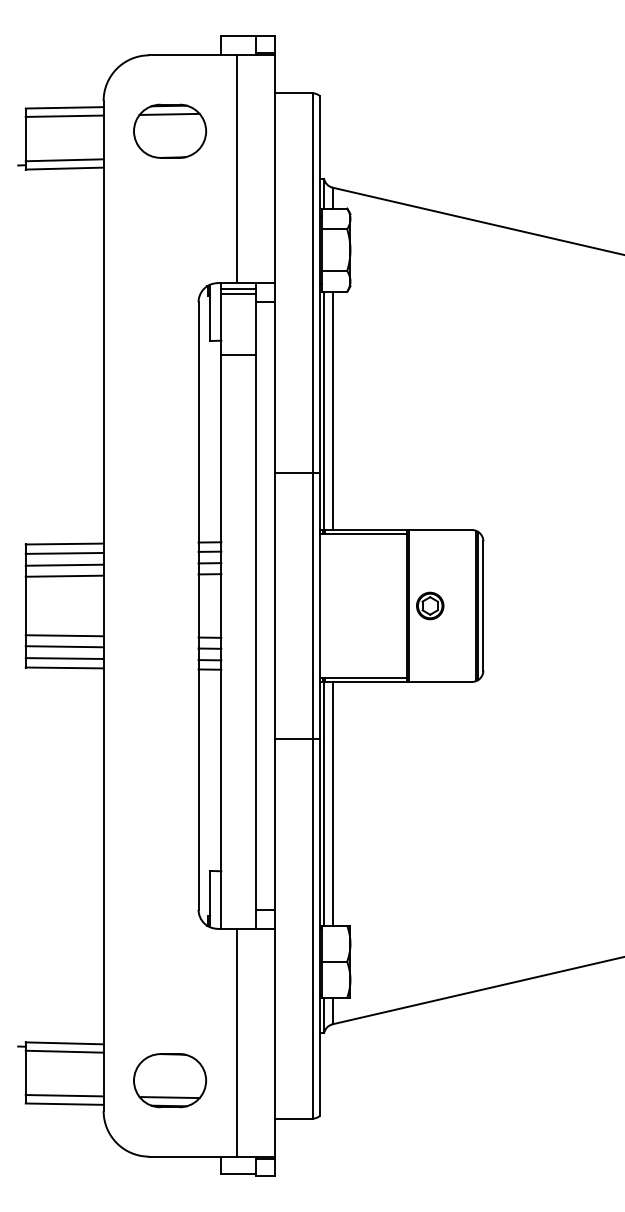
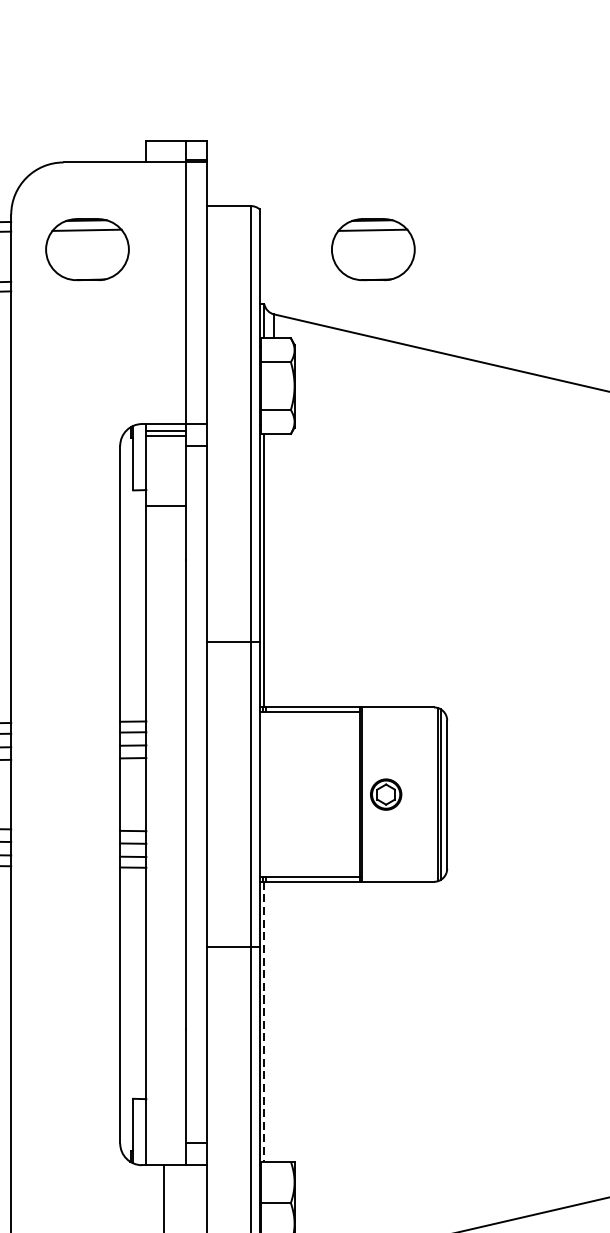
part: (419, 130) -> (373, 248), added
line: (236, 169) -> (185, 293), moved
line: (332, 410) -> (273, 570), removed
line: (324, 803) -> (264, 1021), solid -> dashed
line: (332, 803) -> (273, 1021), removed

